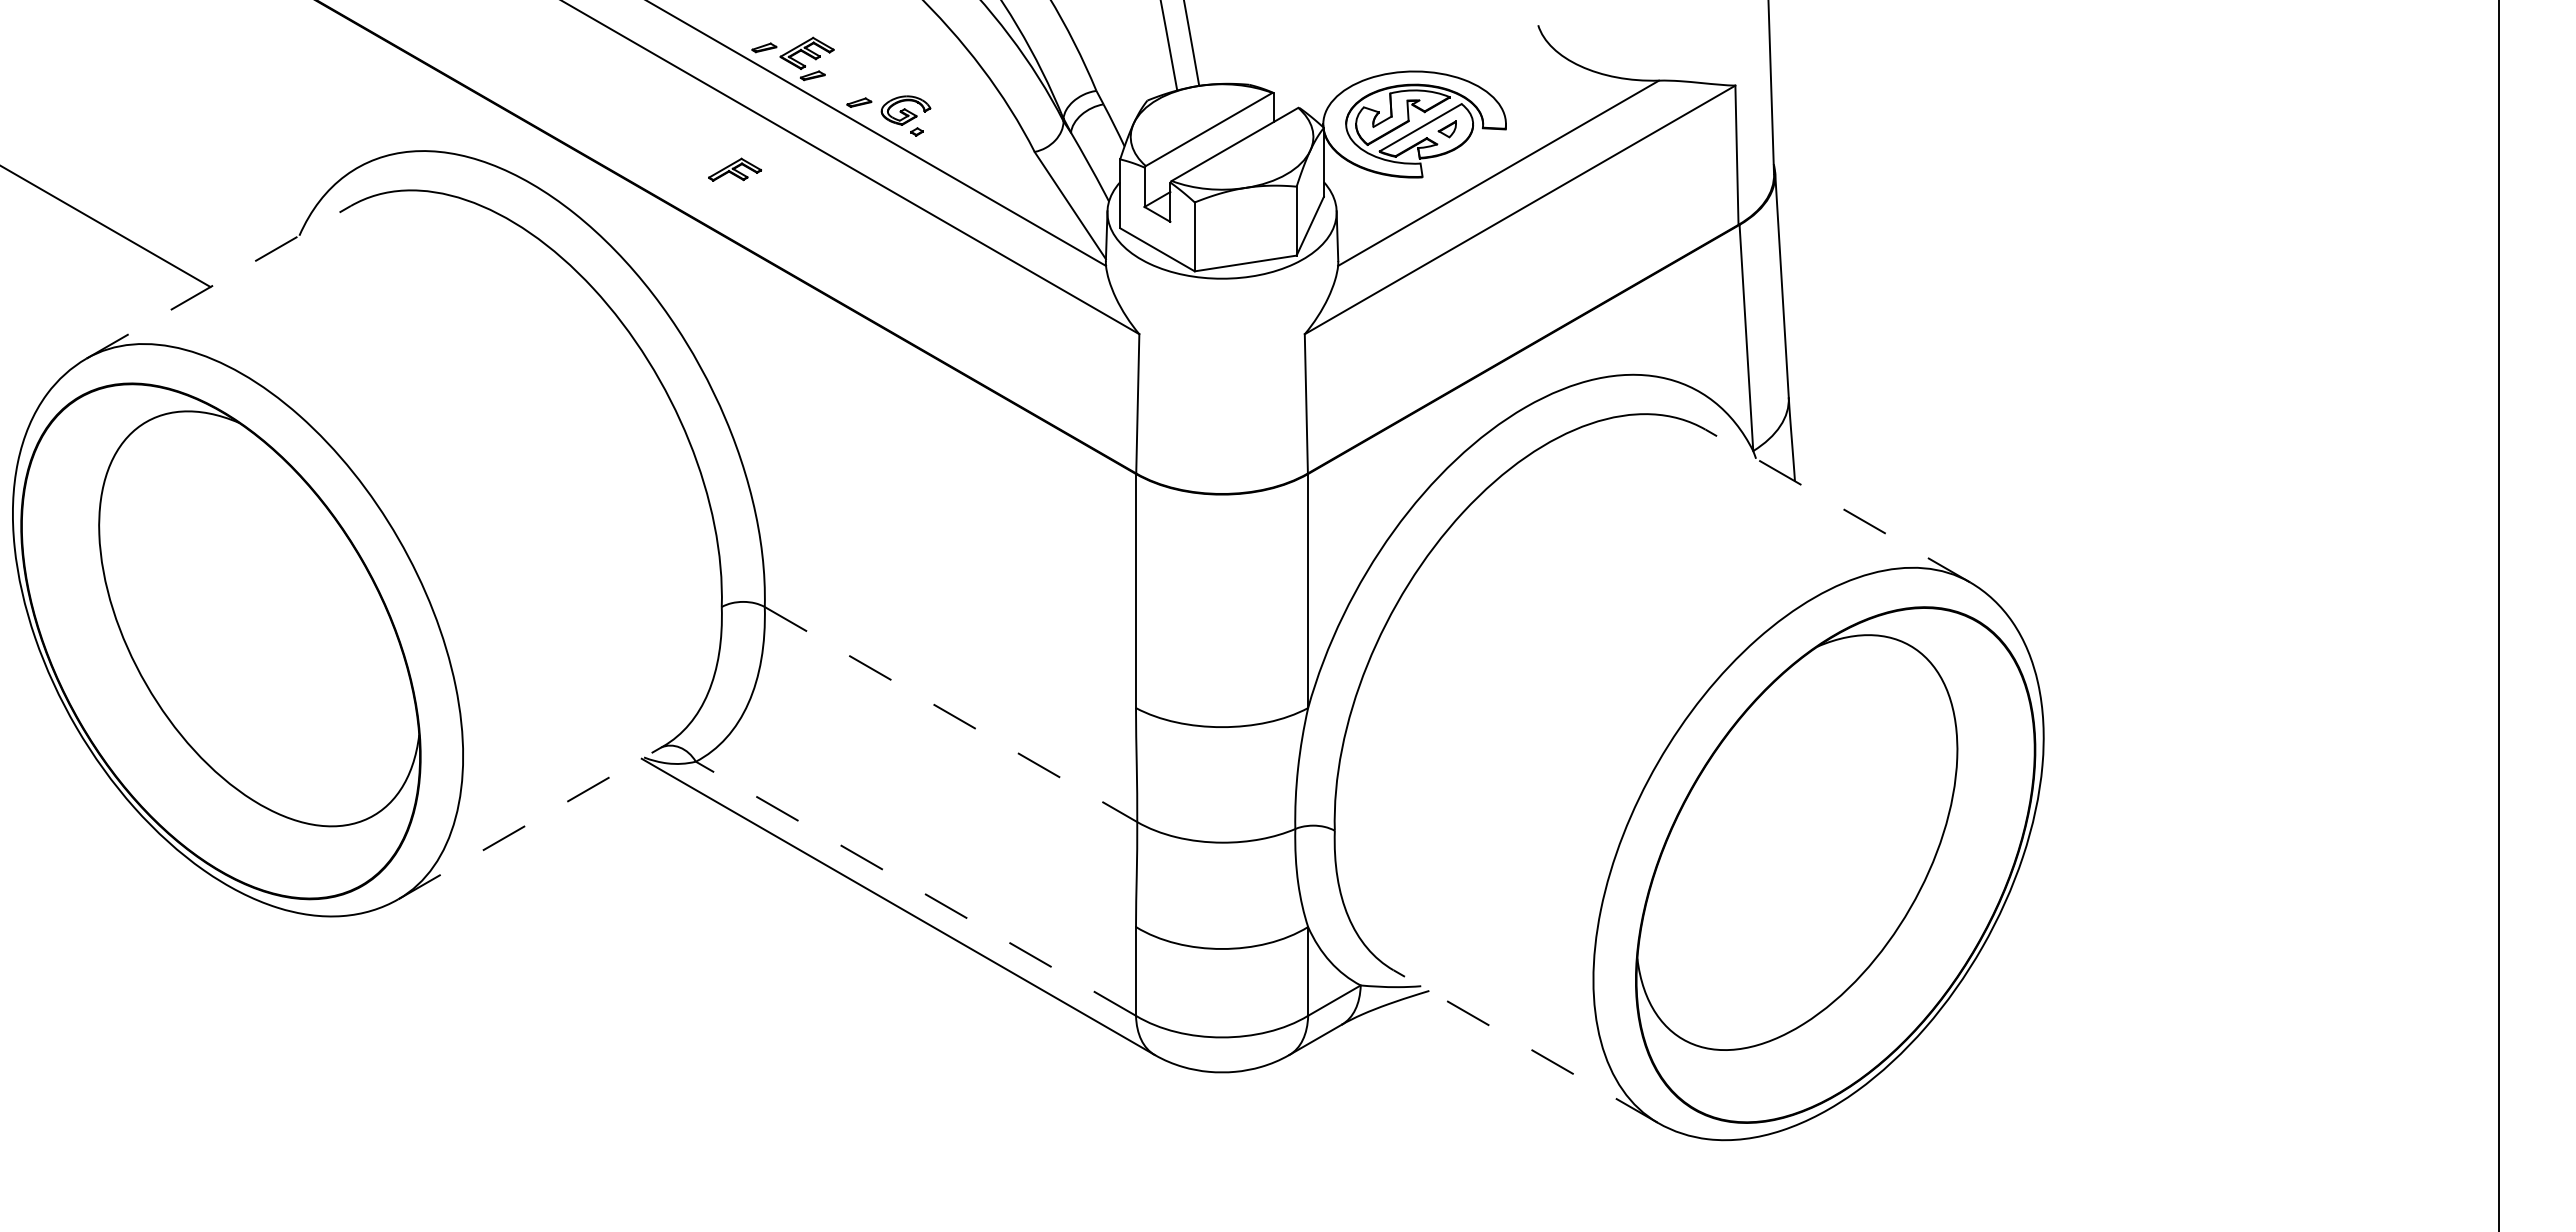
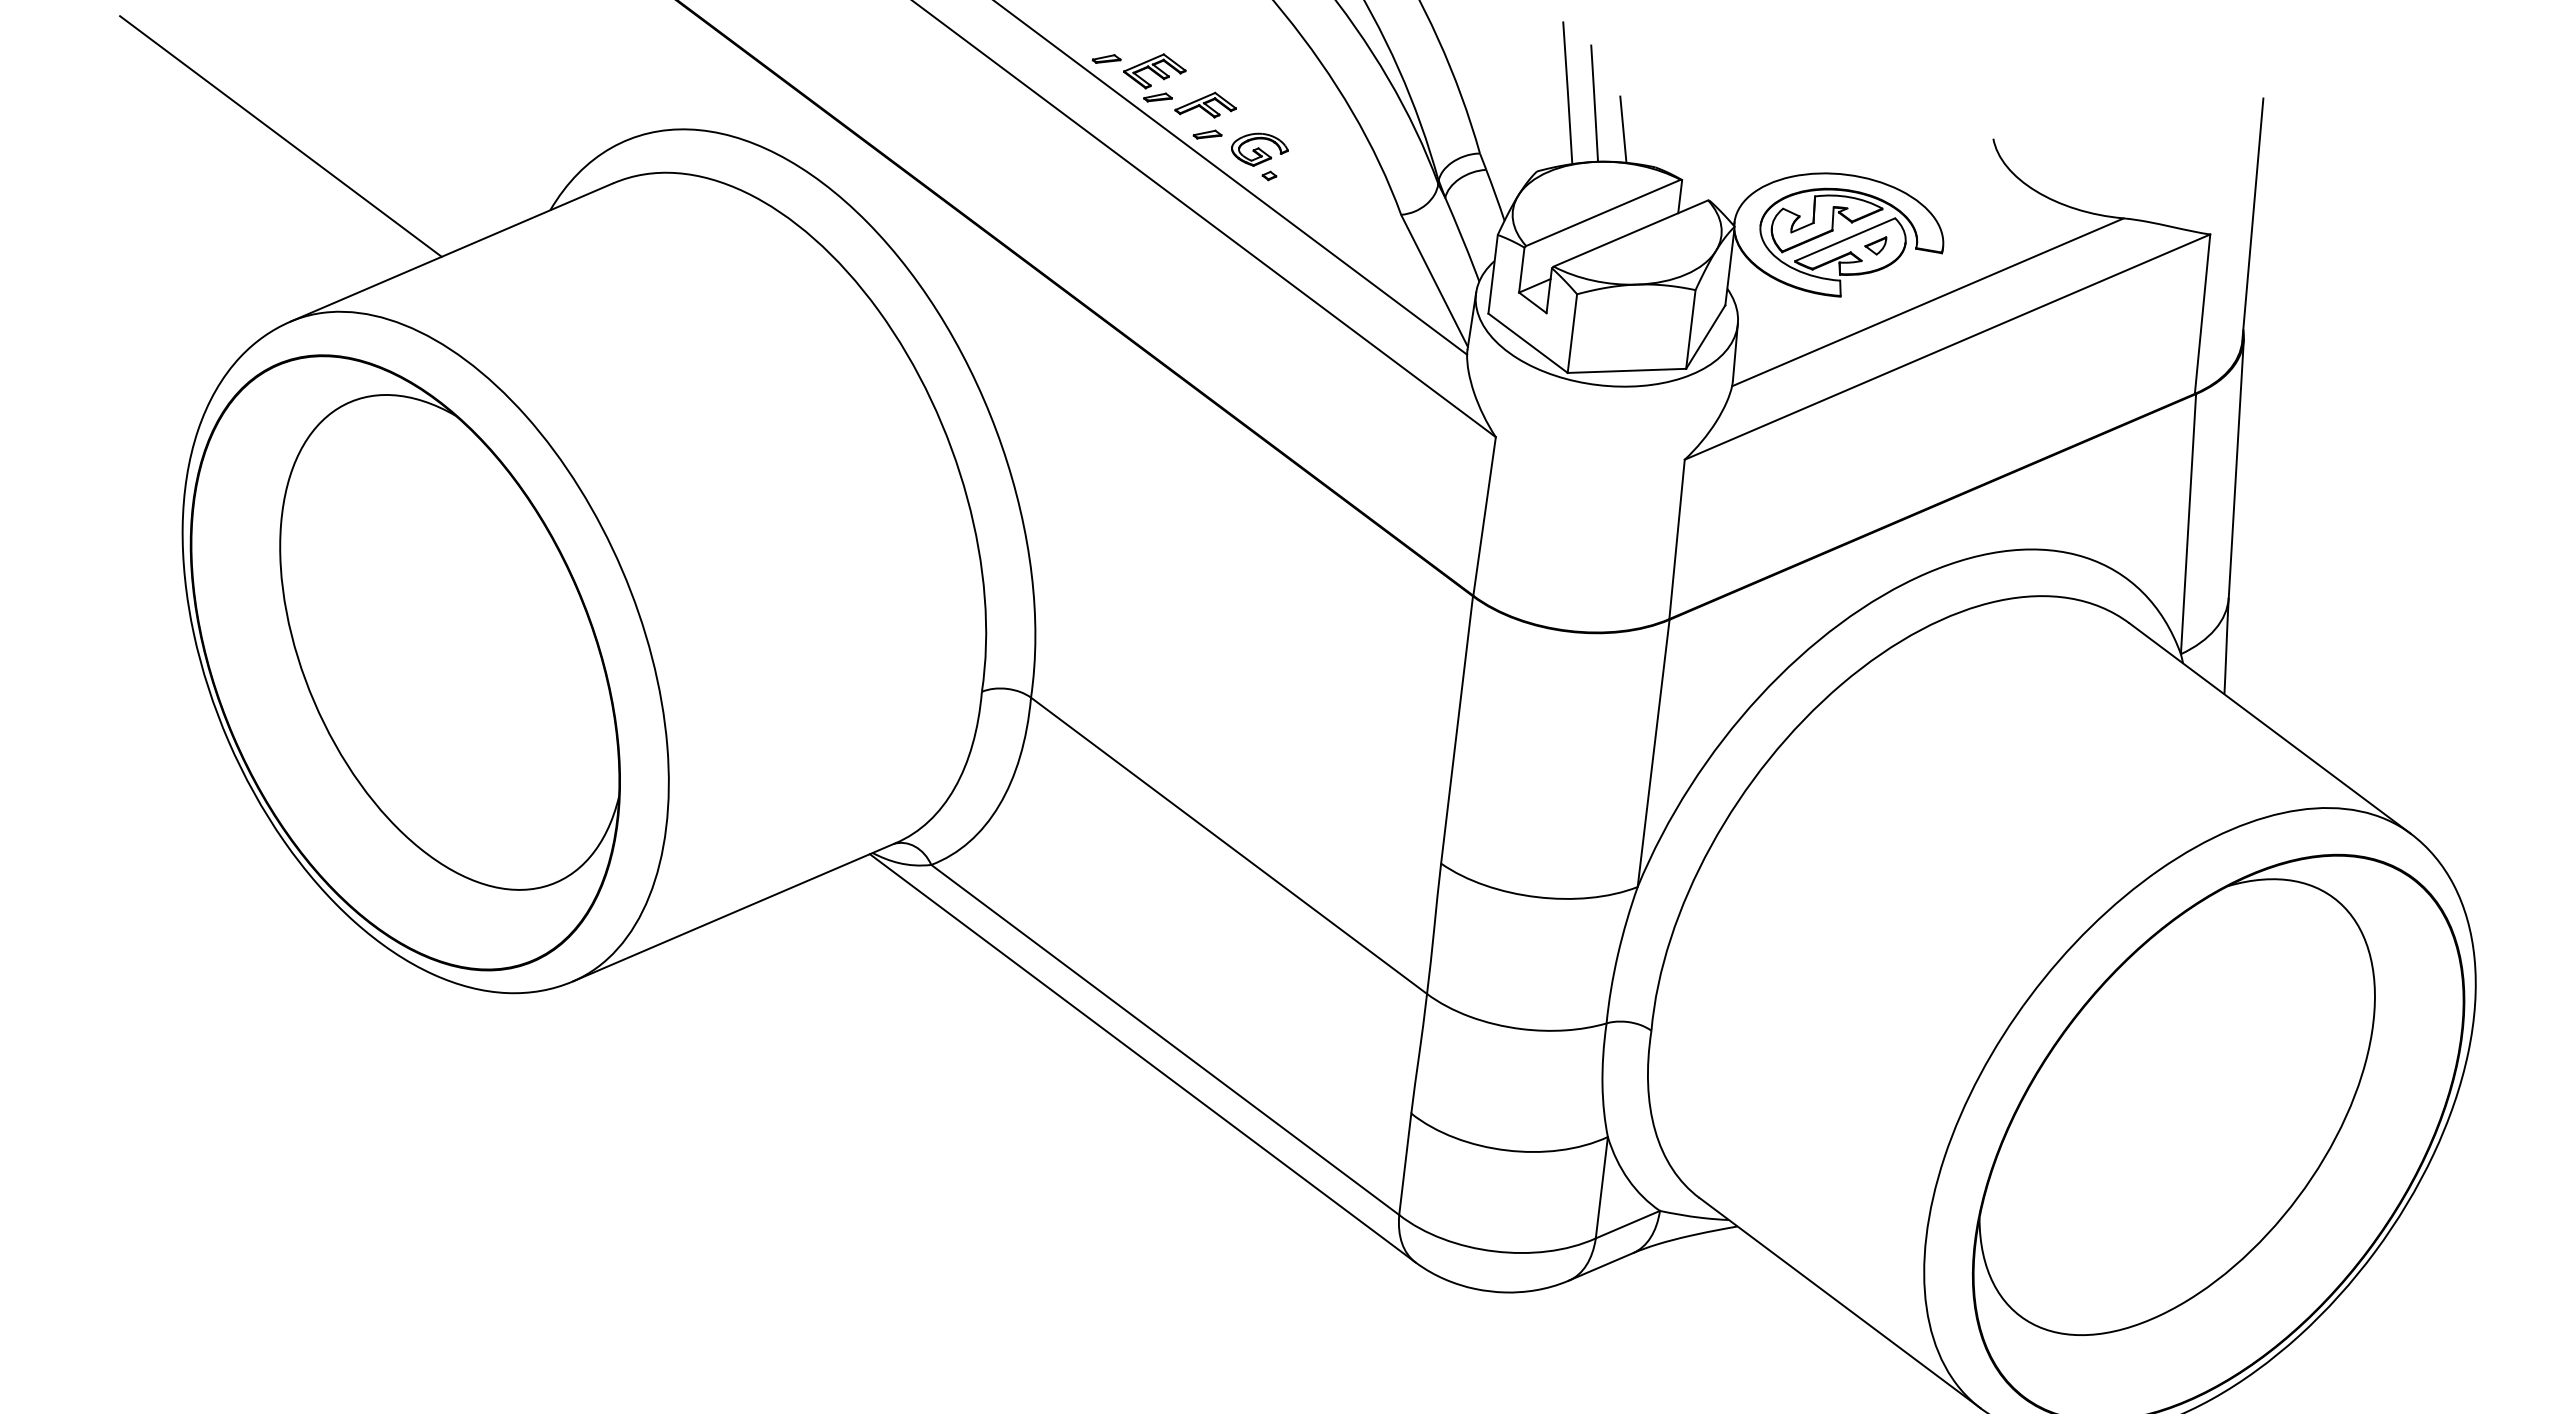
line: (1217, 55) -> (1623, 129), added
part: (735, 169) -> (1206, 104), moved
line: (218, 282) -> (451, 252), dashed -> solid
line: (1837, 506) -> (2269, 728), dashed -> solid
line: (951, 714) -> (1229, 845), dashed -> solid
line: (530, 822) -> (734, 911), dashed -> solid
line: (915, 888) -> (1164, 1039), dashed -> solid
line: (1525, 1046) -> (1839, 1303), dashed -> solid

